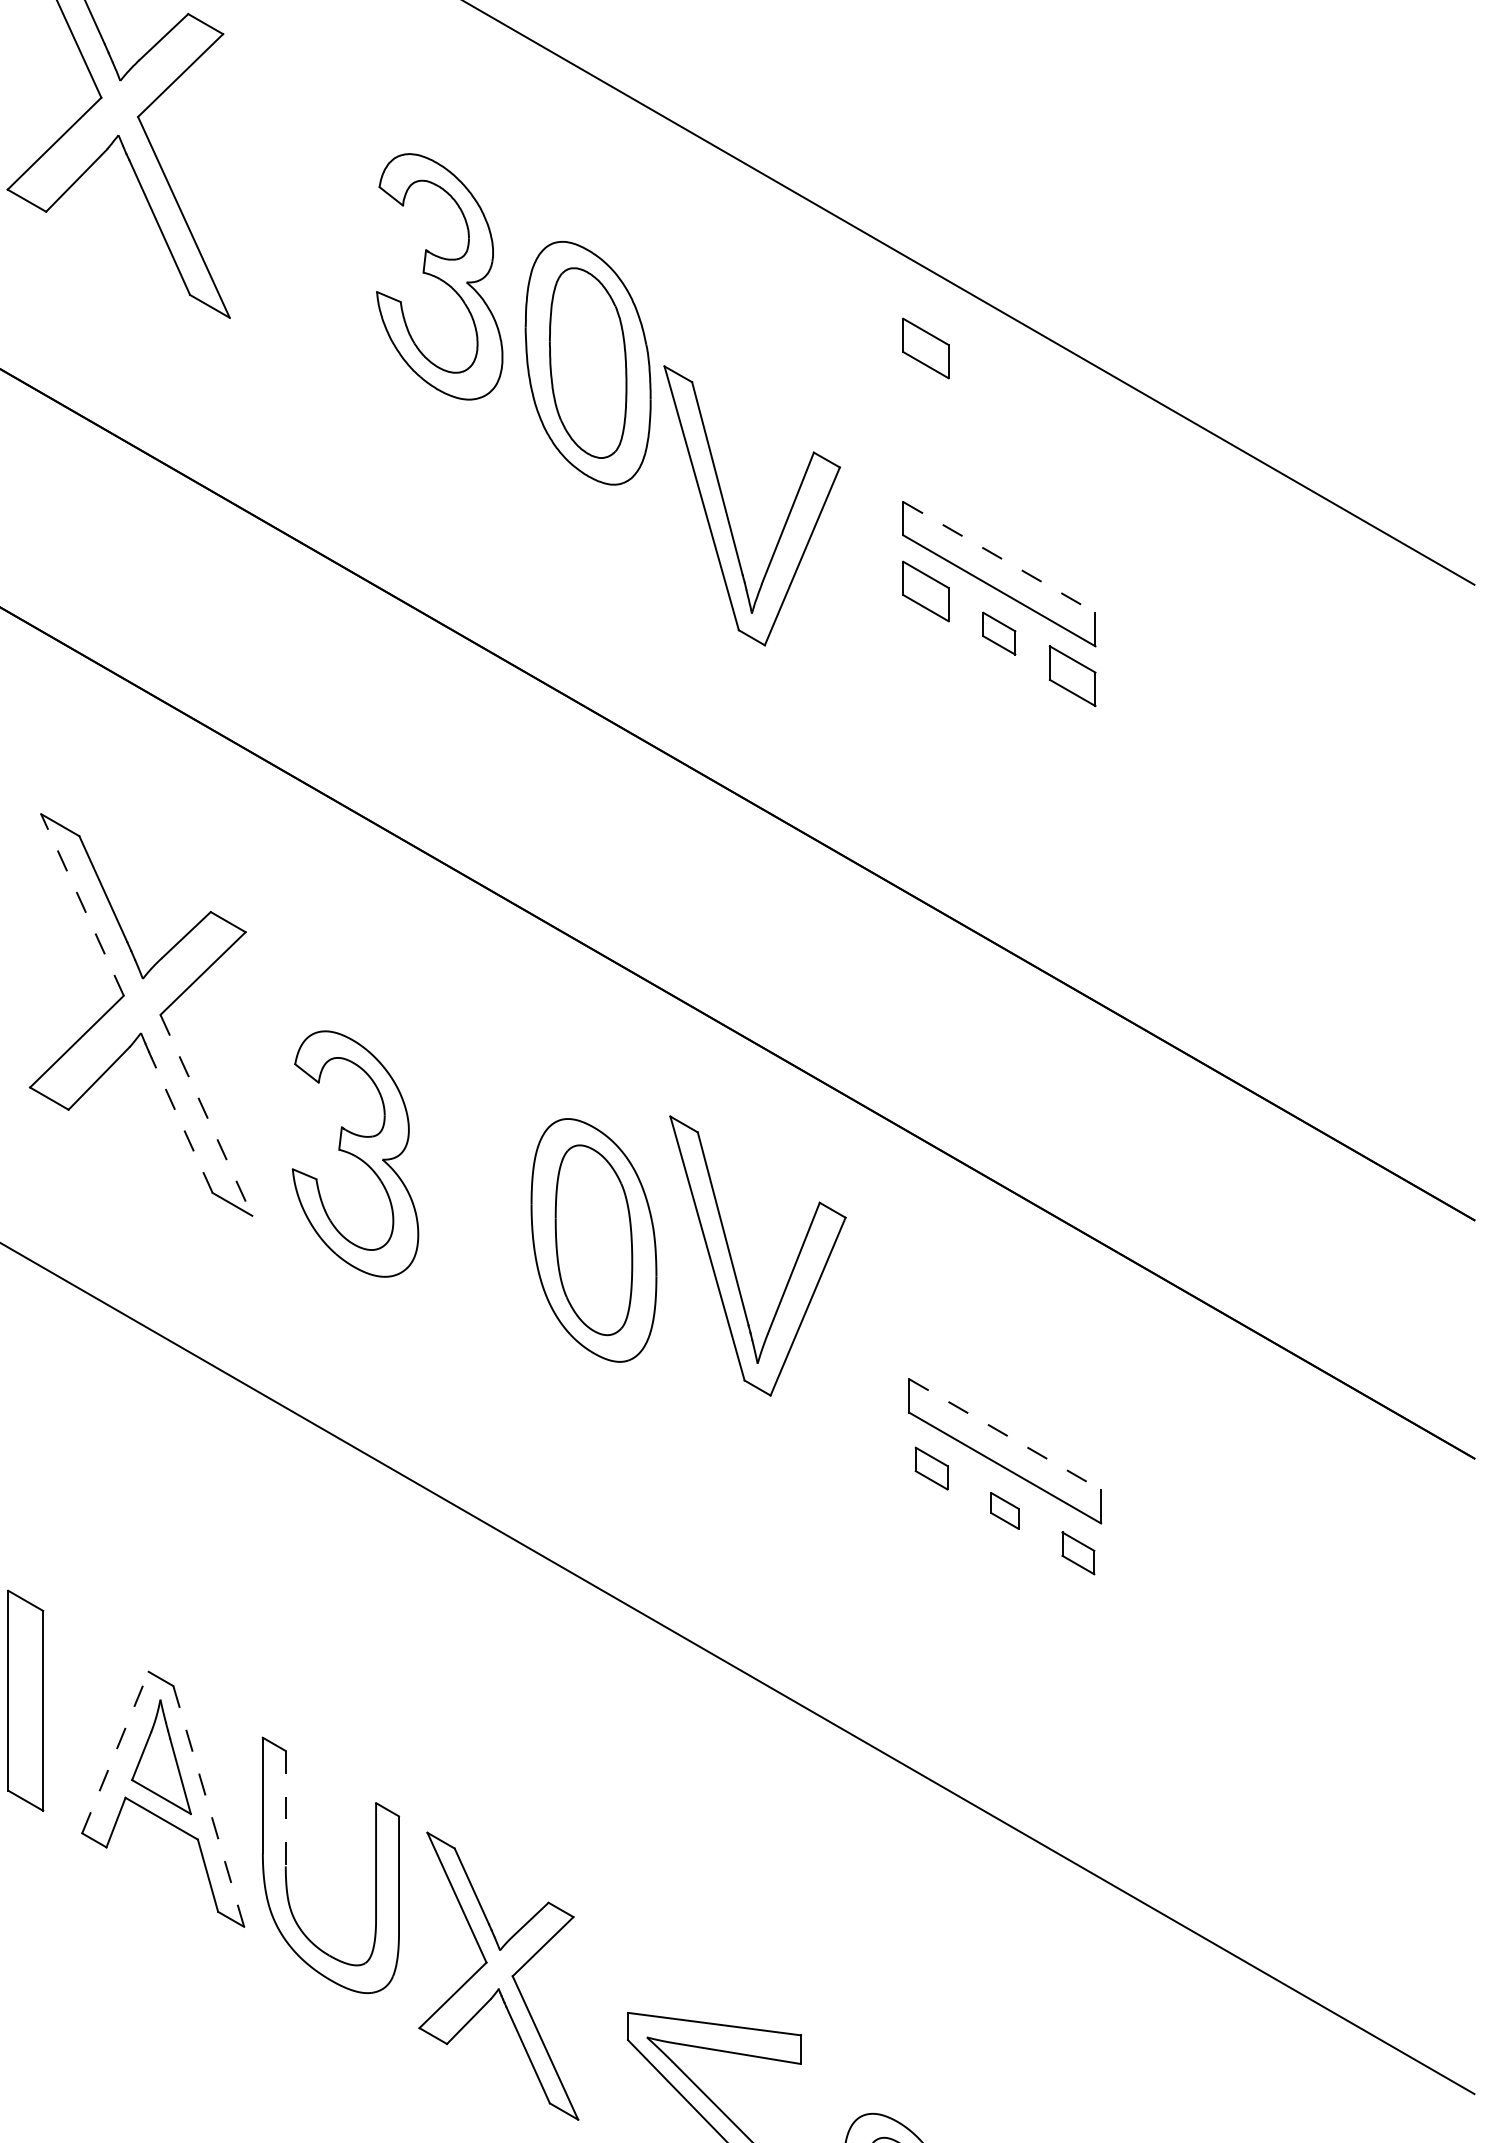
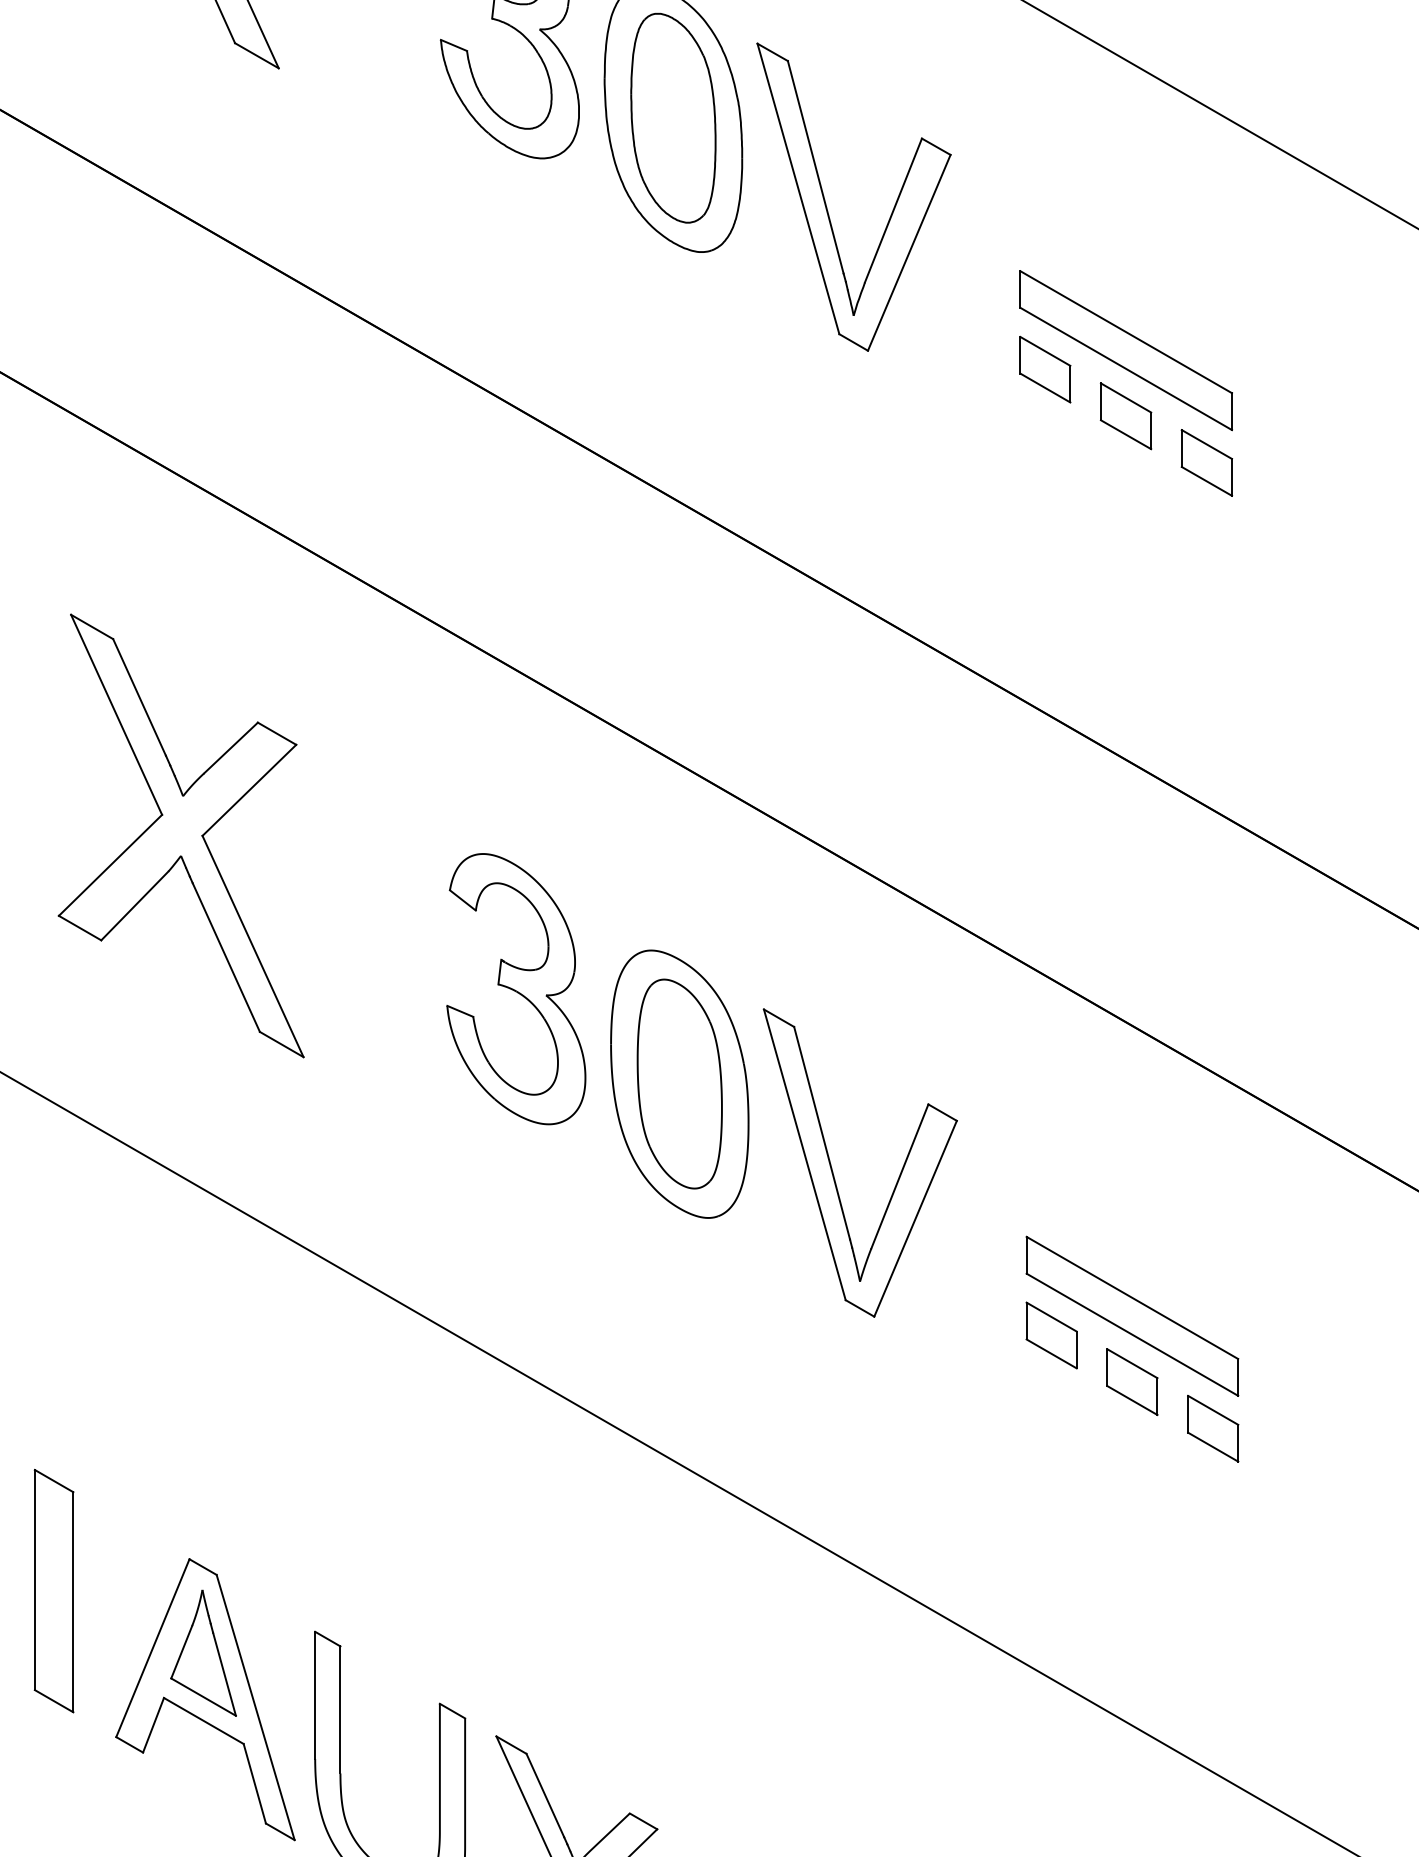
part: (925, 348) -> (1044, 102), removed
part: (727, 512) -> (826, 204), moved
line: (999, 557) -> (1126, 332), dashed -> solid
part: (999, 633) -> (1126, 415), size x1.43
line: (82, 904) -> (116, 714), dashed -> solid
line: (206, 1115) -> (253, 946), dashed -> solid
line: (181, 1124) -> (225, 956), dashed -> solid
part: (355, 1153) -> (516, 988), moved
part: (733, 1263) -> (833, 1171), moved
line: (1005, 1434) -> (1132, 1297), dashed -> solid
part: (931, 1468) -> (1051, 1335), size x1.43
part: (1004, 1510) -> (1131, 1381), size x1.67
part: (1078, 1553) -> (1213, 1428), size x1.43
line: (115, 1752) -> (152, 1648), dashed -> solid
line: (208, 1806) -> (255, 1707), dashed -> solid
line: (285, 1808) -> (340, 1709), dashed -> solid

